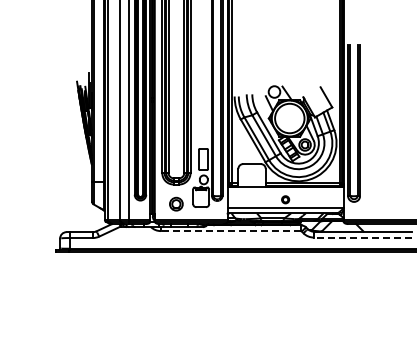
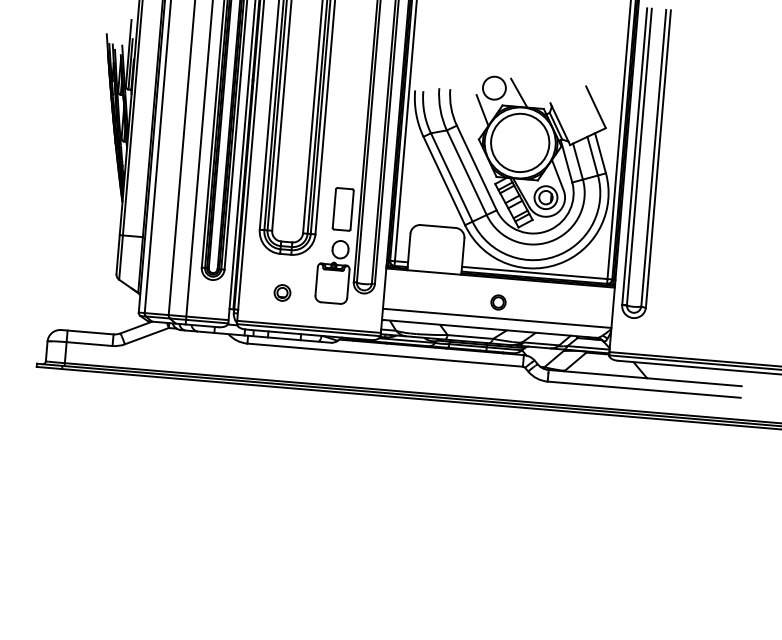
part: (176, 203) -> (282, 291), size x0.62
line: (230, 231) -> (384, 355), dashed -> solid
line: (362, 237) -> (643, 389), dashed -> solid

